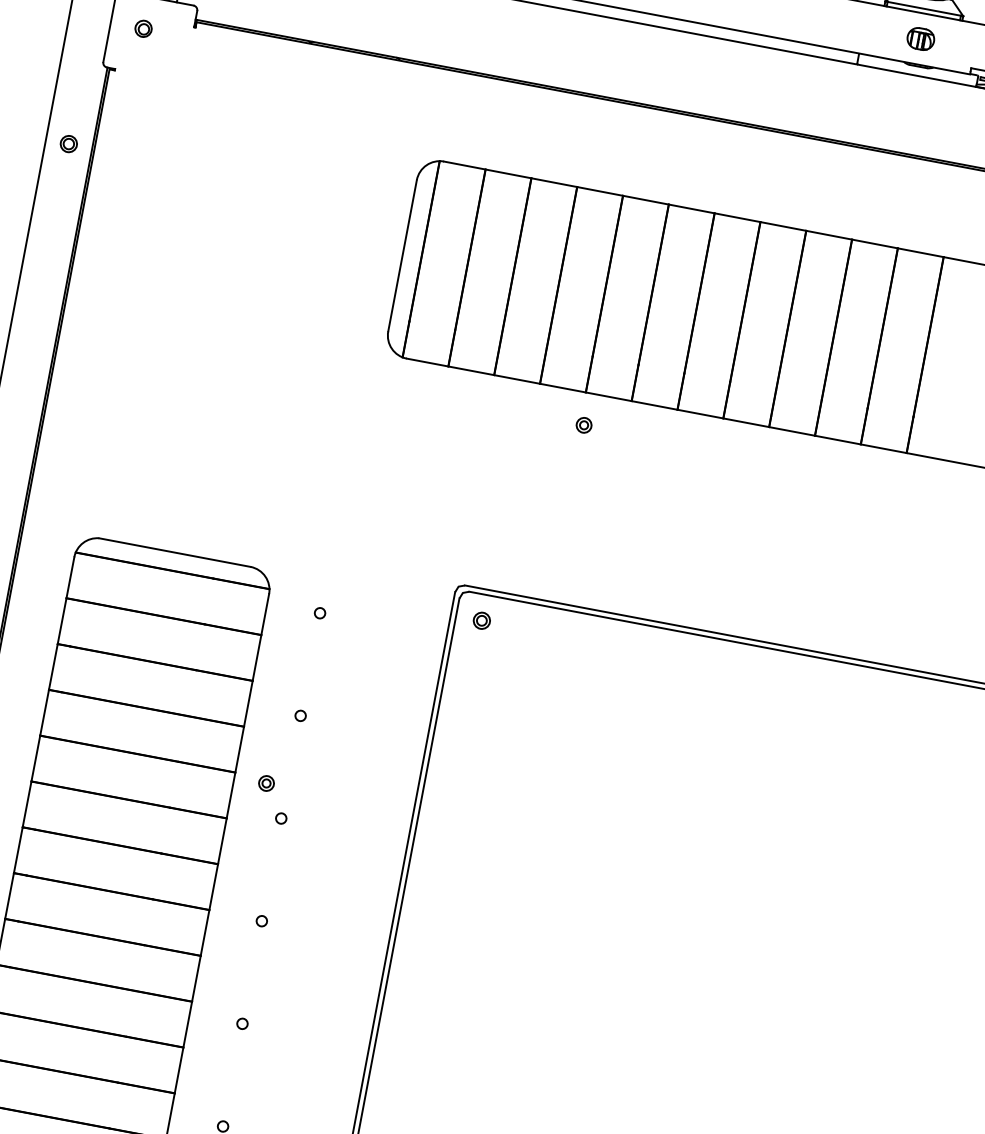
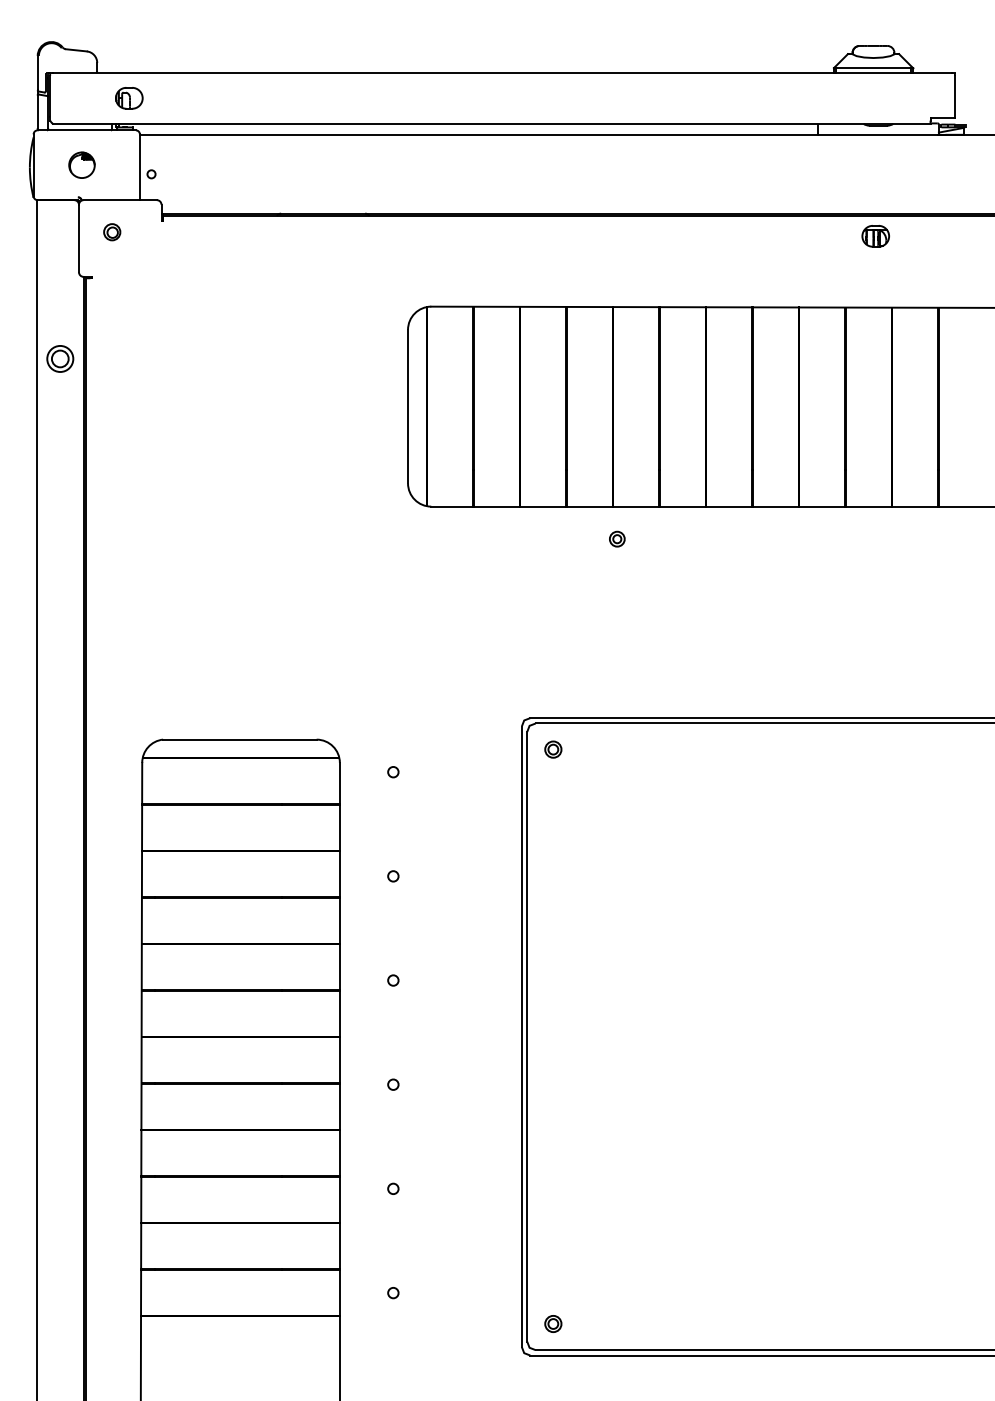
part: (920, 39) -> (875, 236), moved
part: (69, 143) -> (60, 358), size x1.6
part: (266, 783) -> (372, 948), removed

